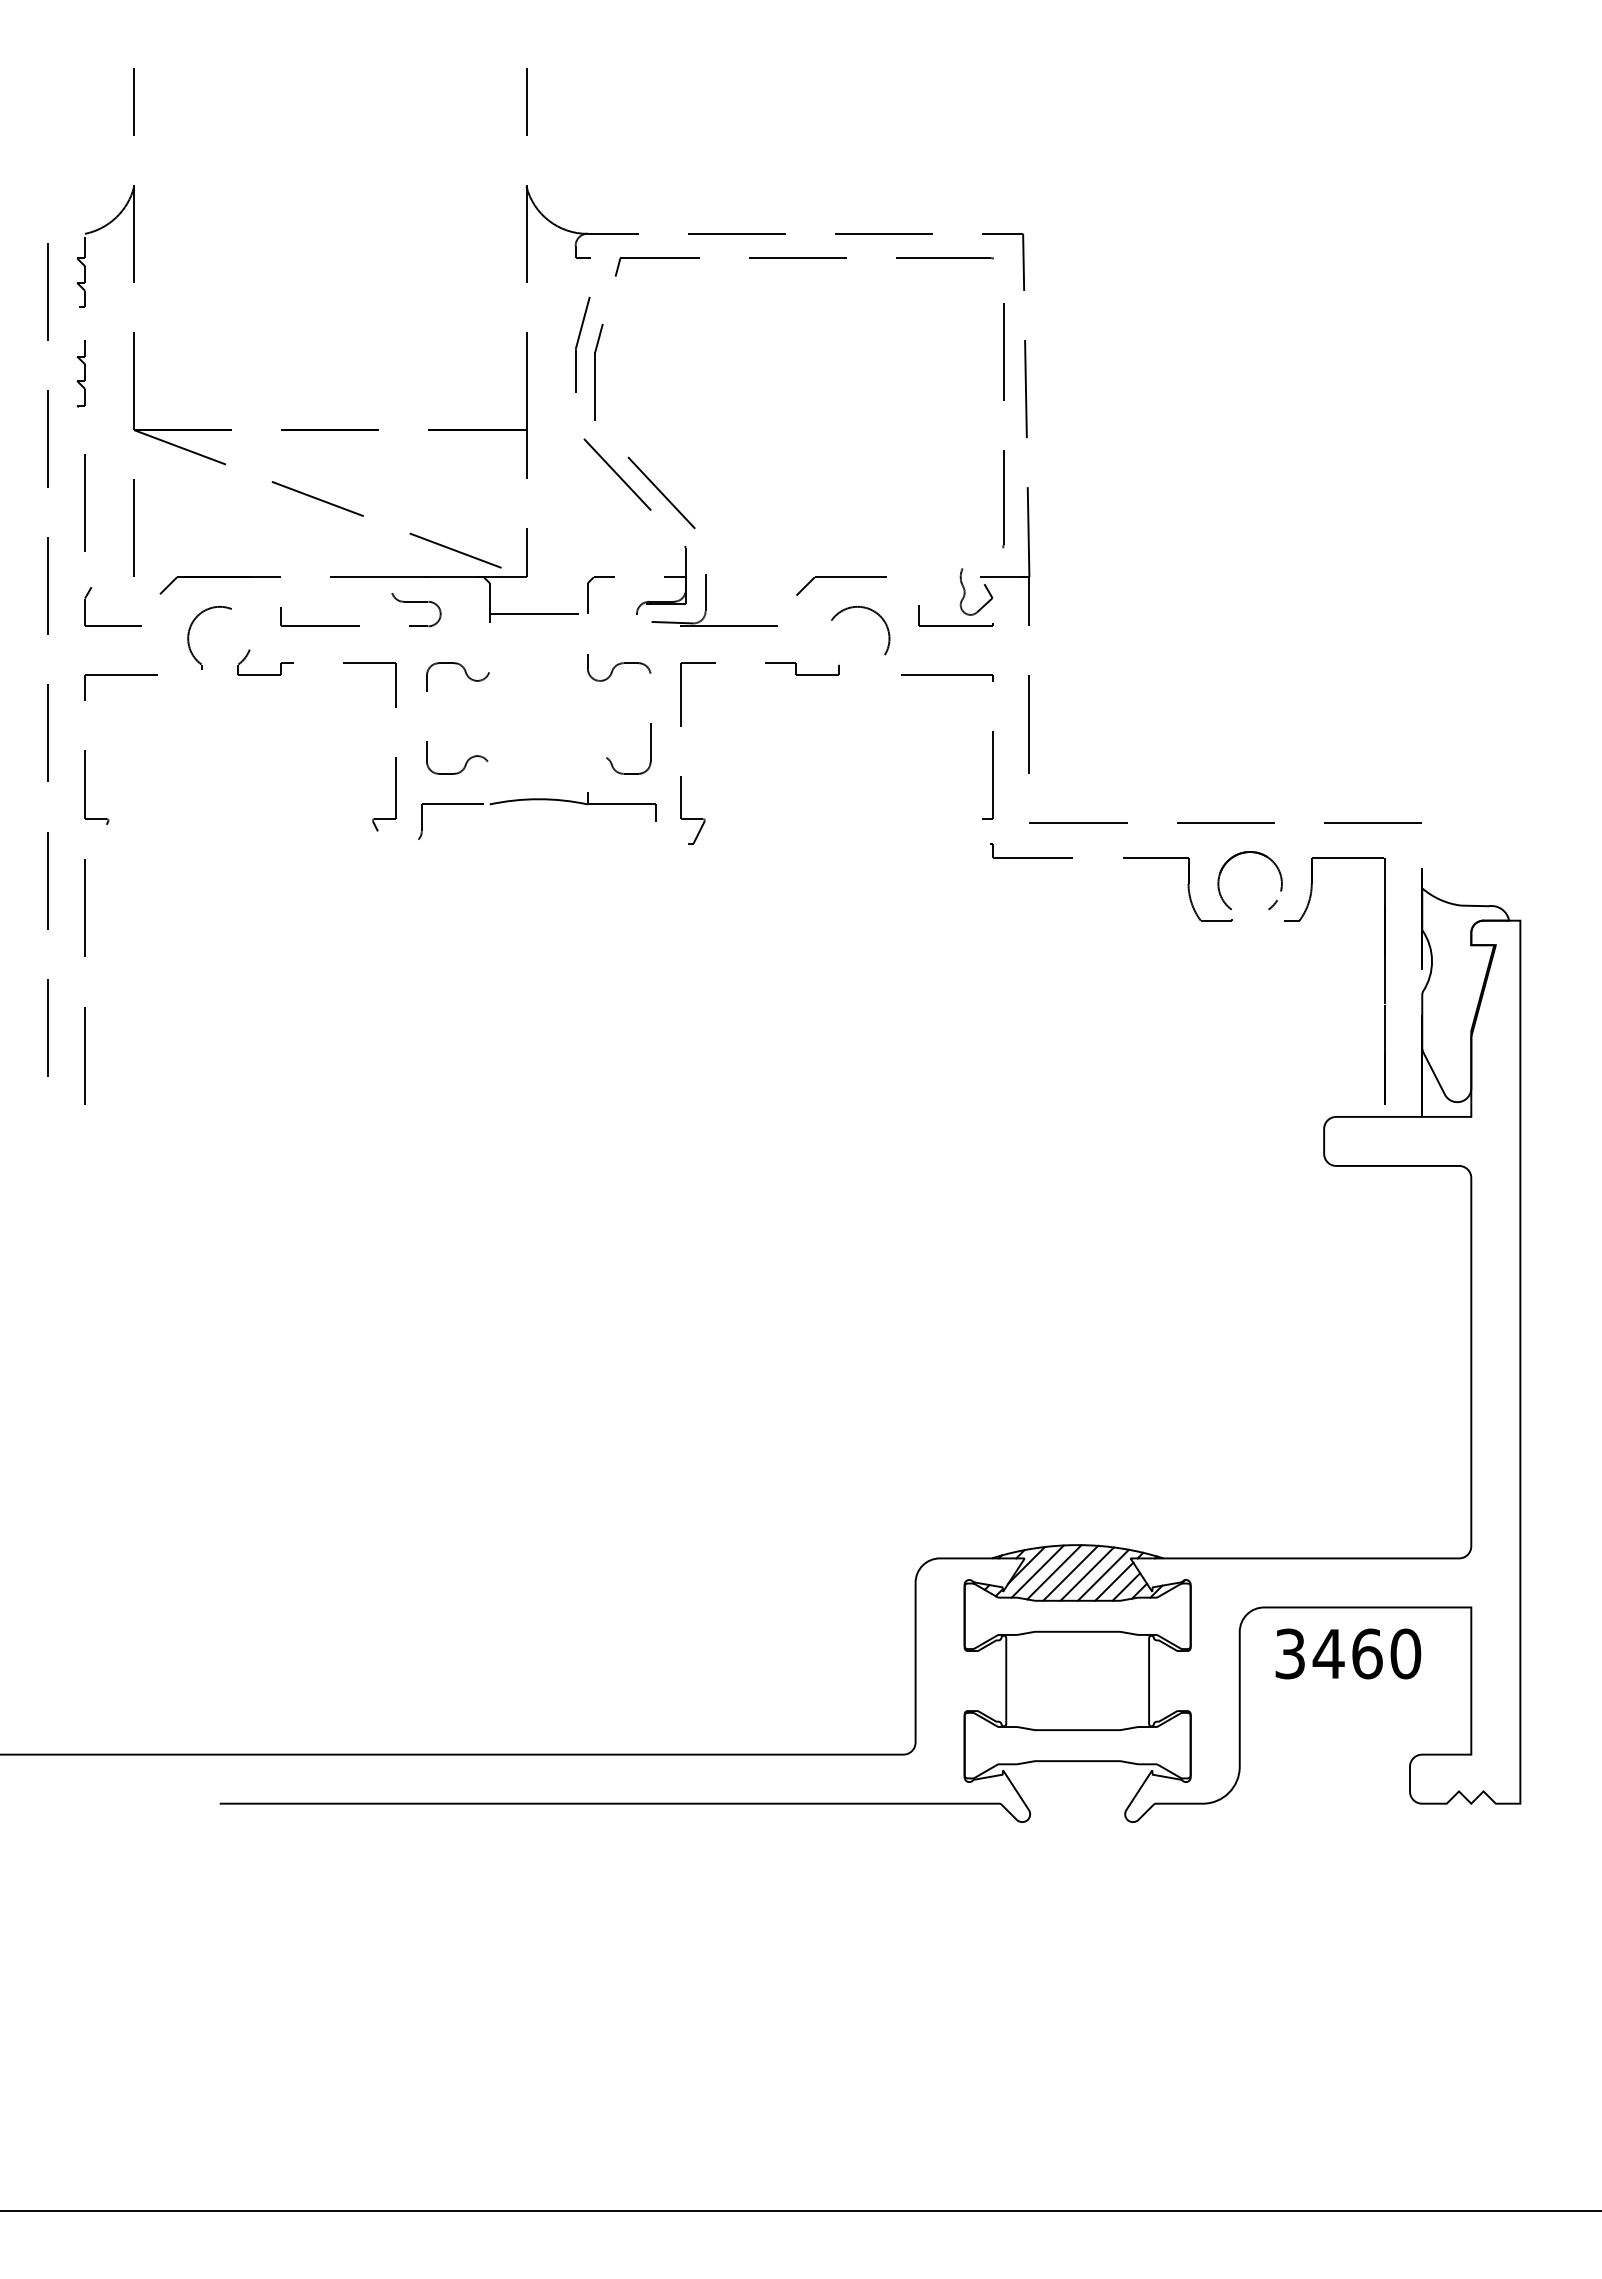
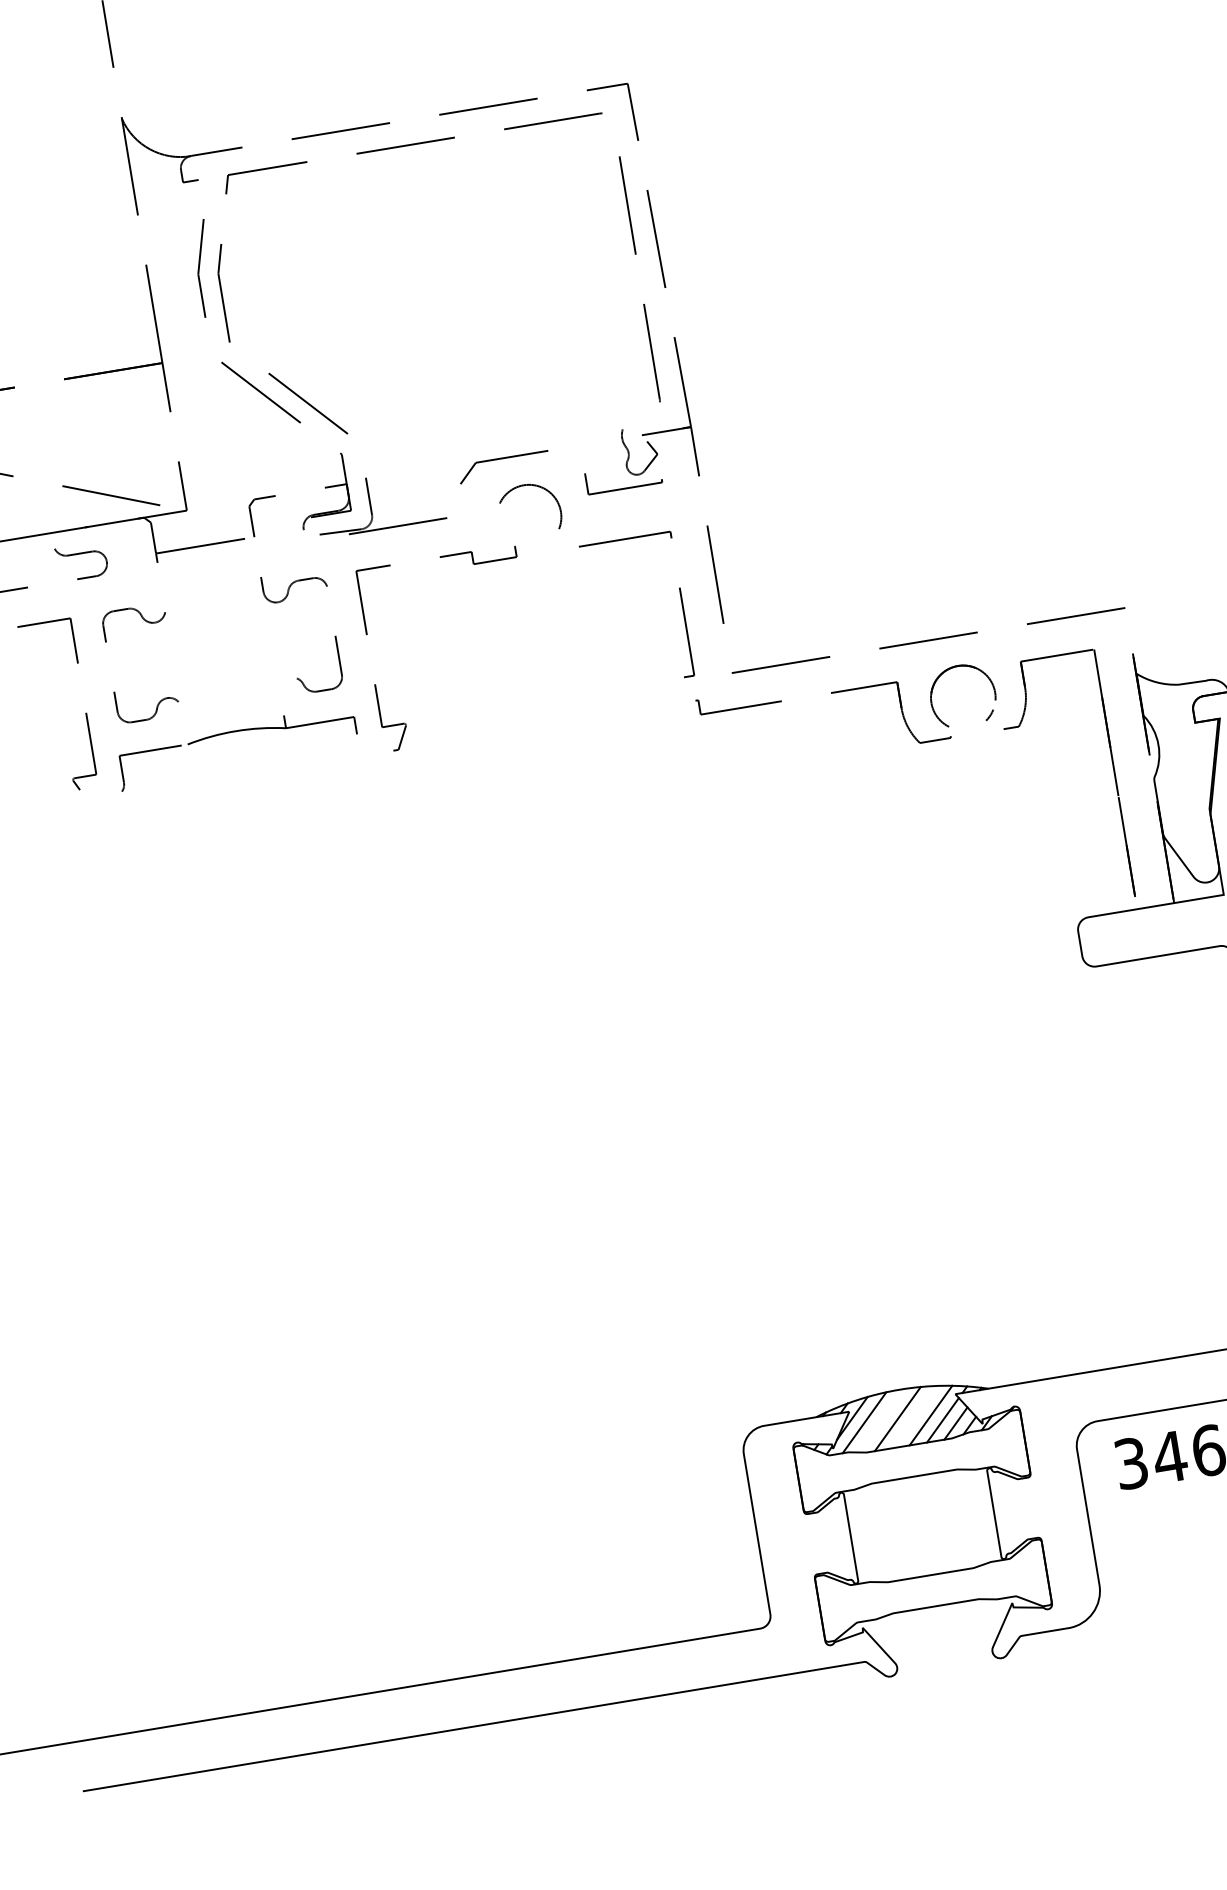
line: (1054, 1572) -> (881, 1420), removed
line: (1086, 1573) -> (913, 1416), removed

